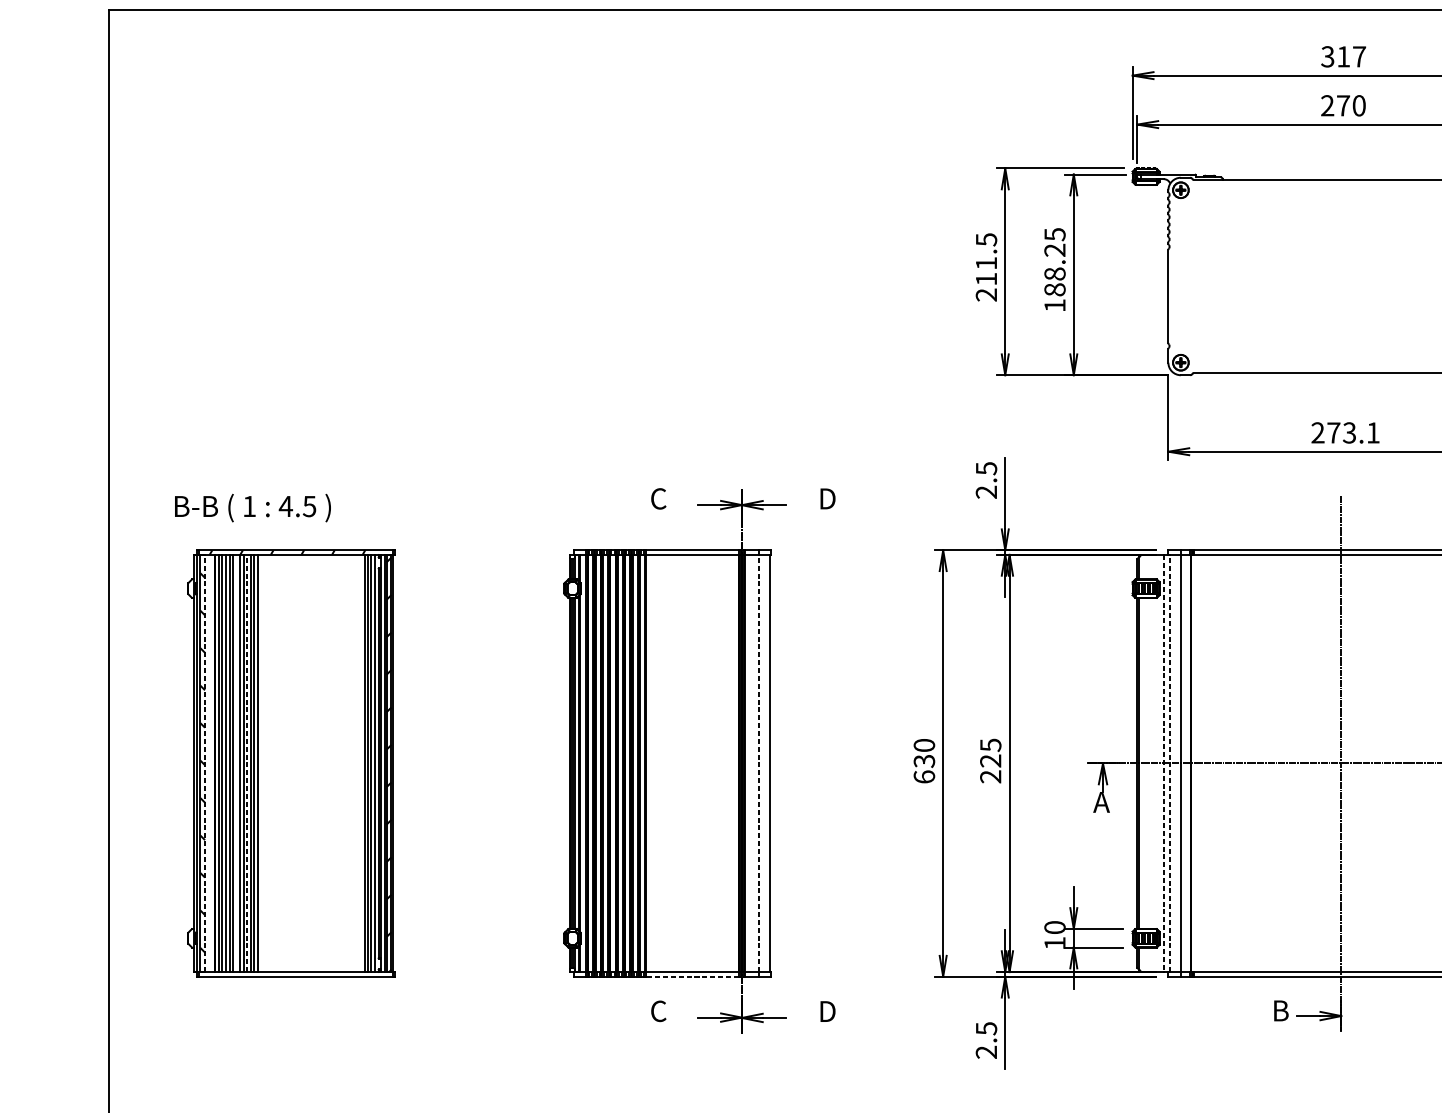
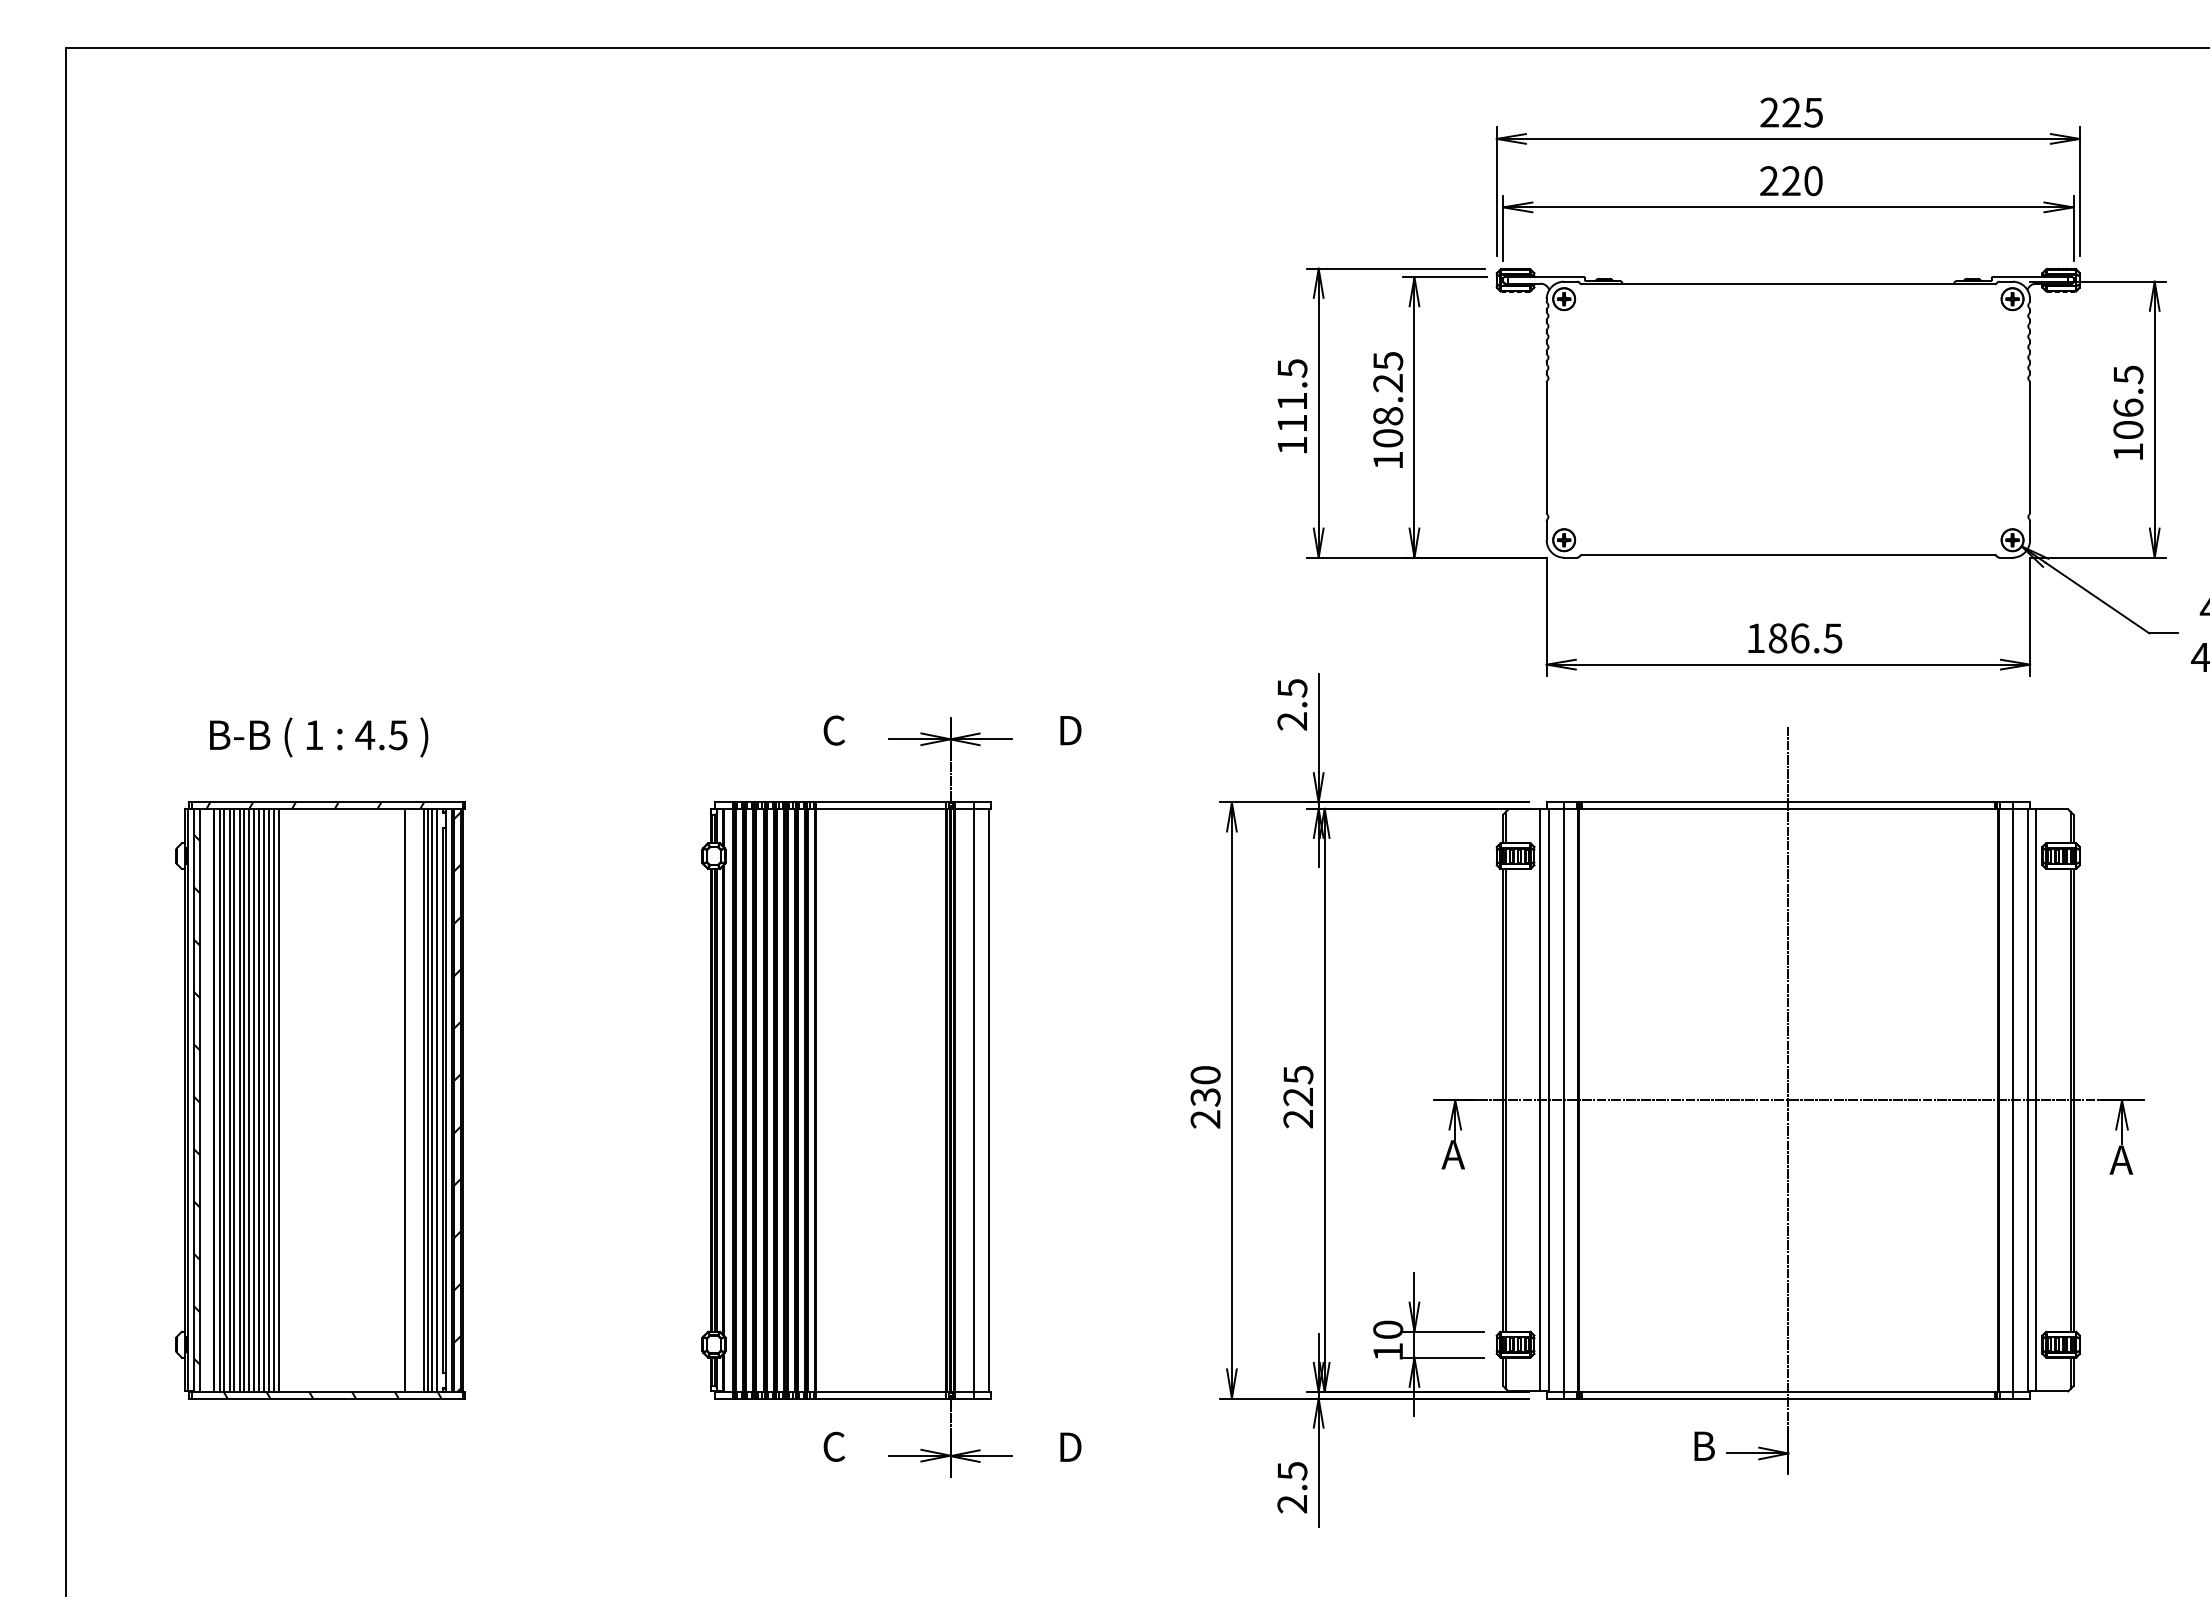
text: (1343, 56) -> (1791, 112), 317 -> 225
text: (1343, 105) -> (1791, 180), 270 -> 220
text: (1055, 289) -> (1388, 438), 188.25 -> 108.25
text: (985, 294) -> (1291, 445), 211.5 -> 111.5
text: (1345, 433) -> (1794, 638), 273.1 -> 186.5
text: (253, 508) -> (319, 737), moved
line: (205, 763) -> (200, 1100), dashed -> solid
line: (236, 763) -> (244, 1100), added
line: (247, 763) -> (259, 1100), dashed -> solid
line: (261, 763) -> (278, 1100), added
line: (351, 763) -> (405, 1100), added
line: (758, 763) -> (973, 1100), dashed -> solid
line: (1163, 763) -> (1540, 1100), dashed -> solid
line: (1169, 763) -> (1548, 1100), dashed -> solid
text: (924, 777) -> (1205, 1119), 630 -> 230
hatch: (299, 974) -> (332, 1395), added
line: (692, 976) -> (881, 1398), dashed -> solid

